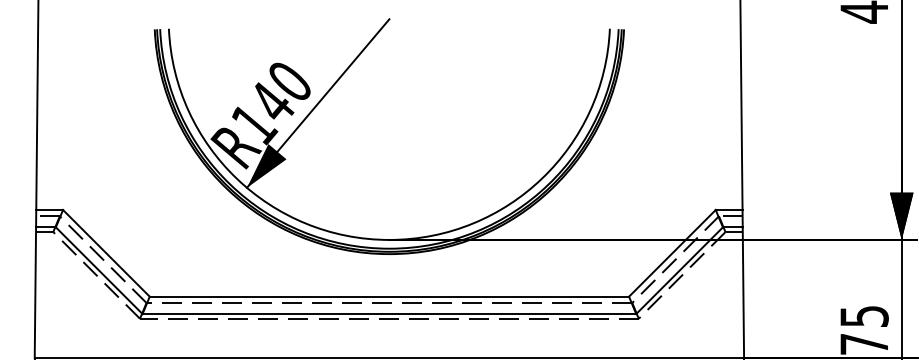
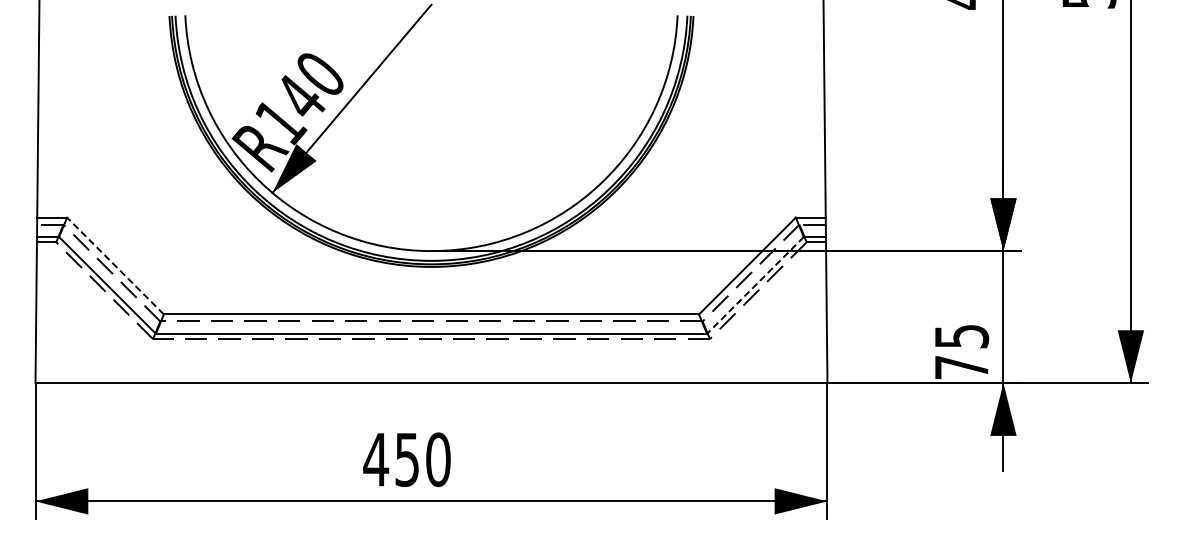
line: (106, 252) -> (115, 265), solid -> dashed
line: (679, 270) -> (755, 285), solid -> dashed

